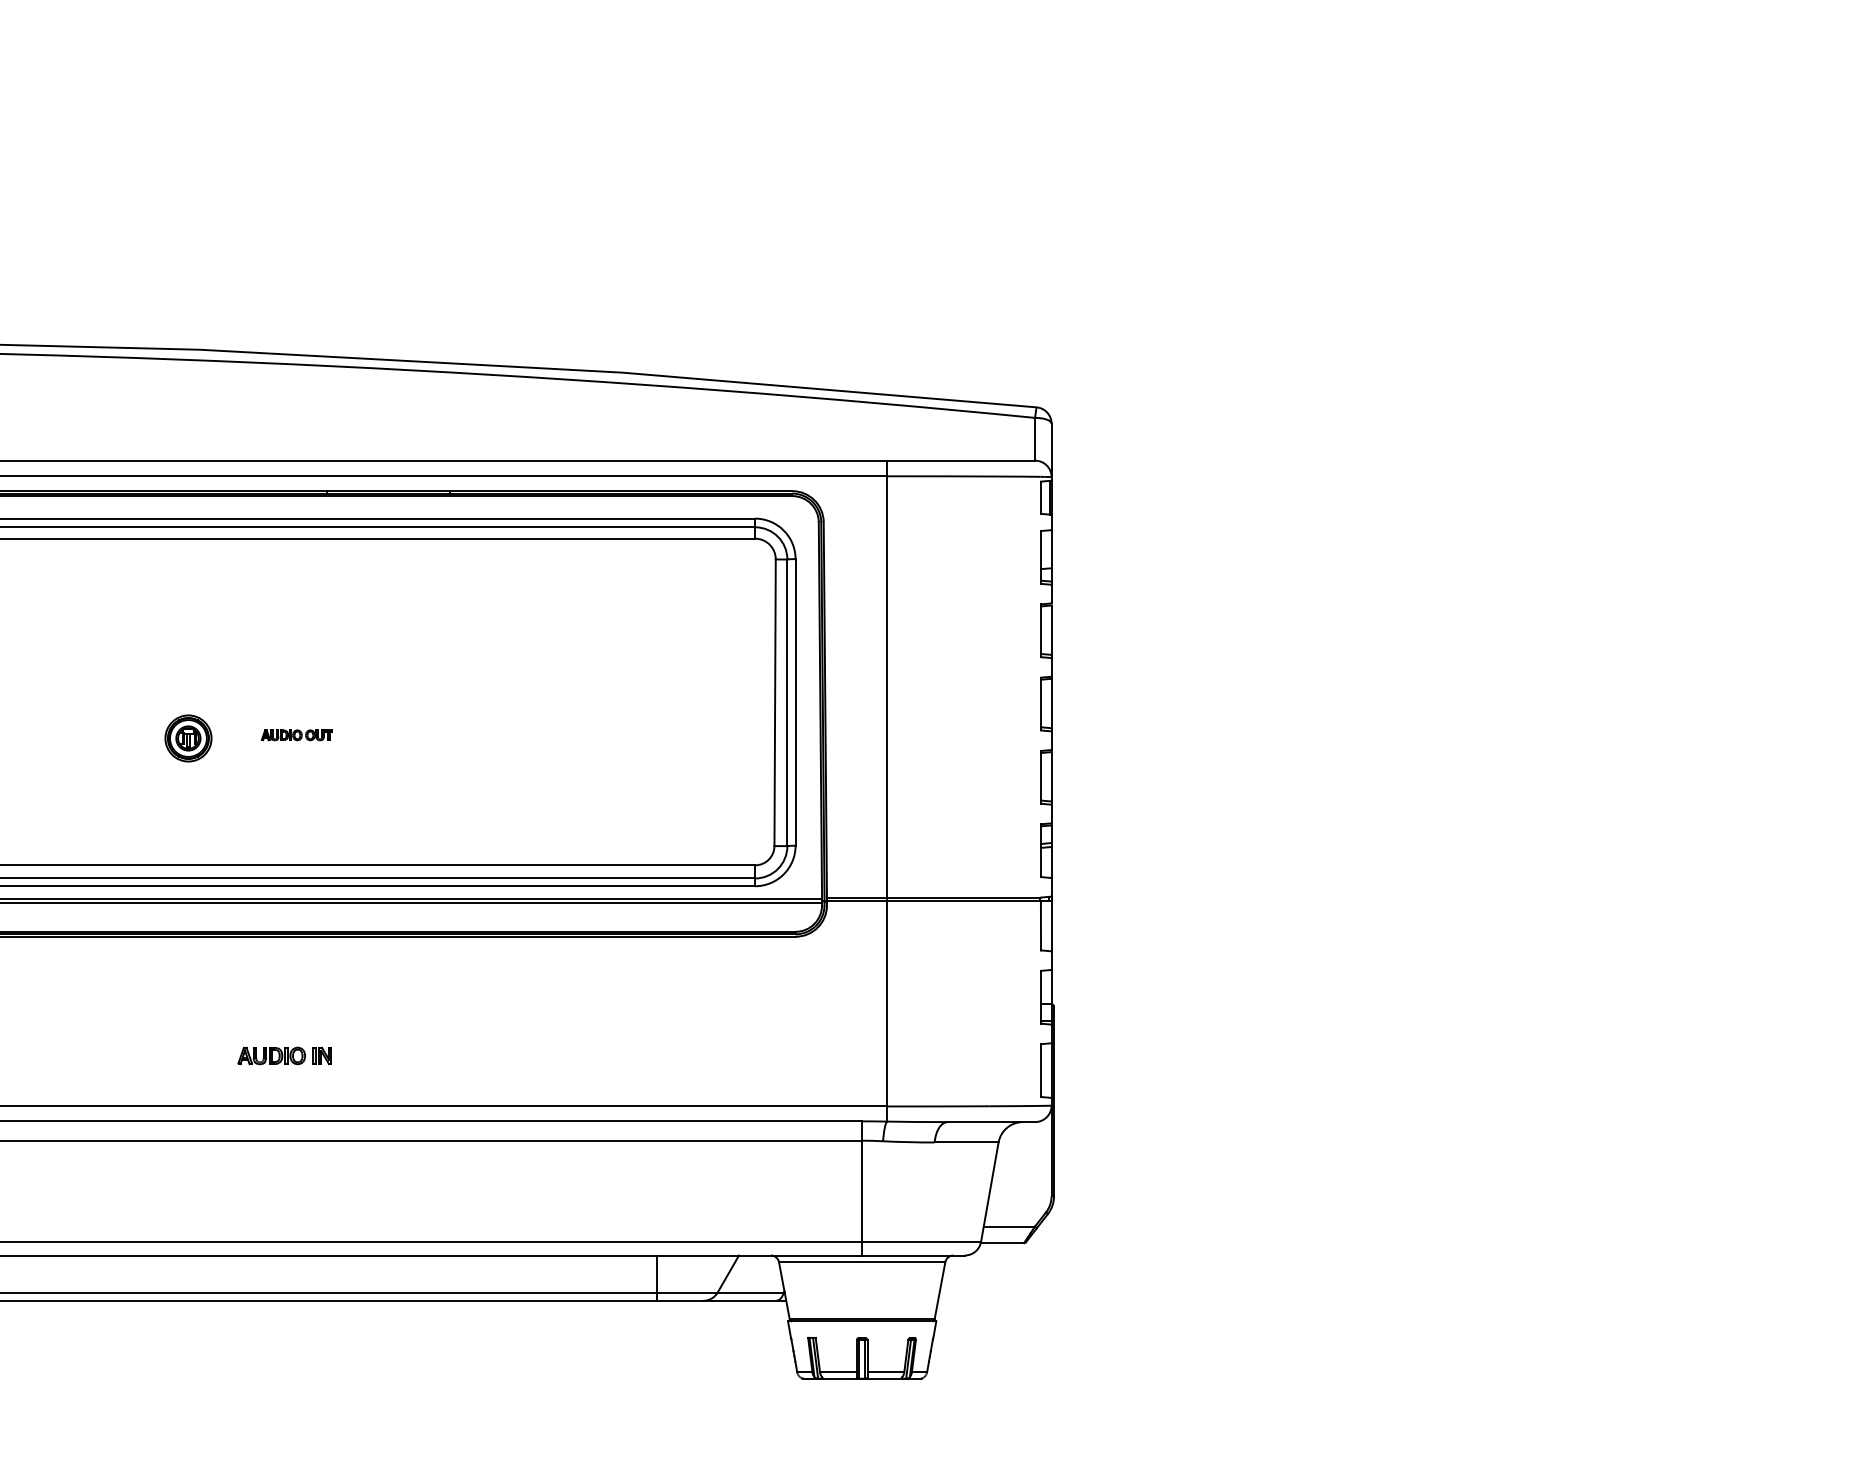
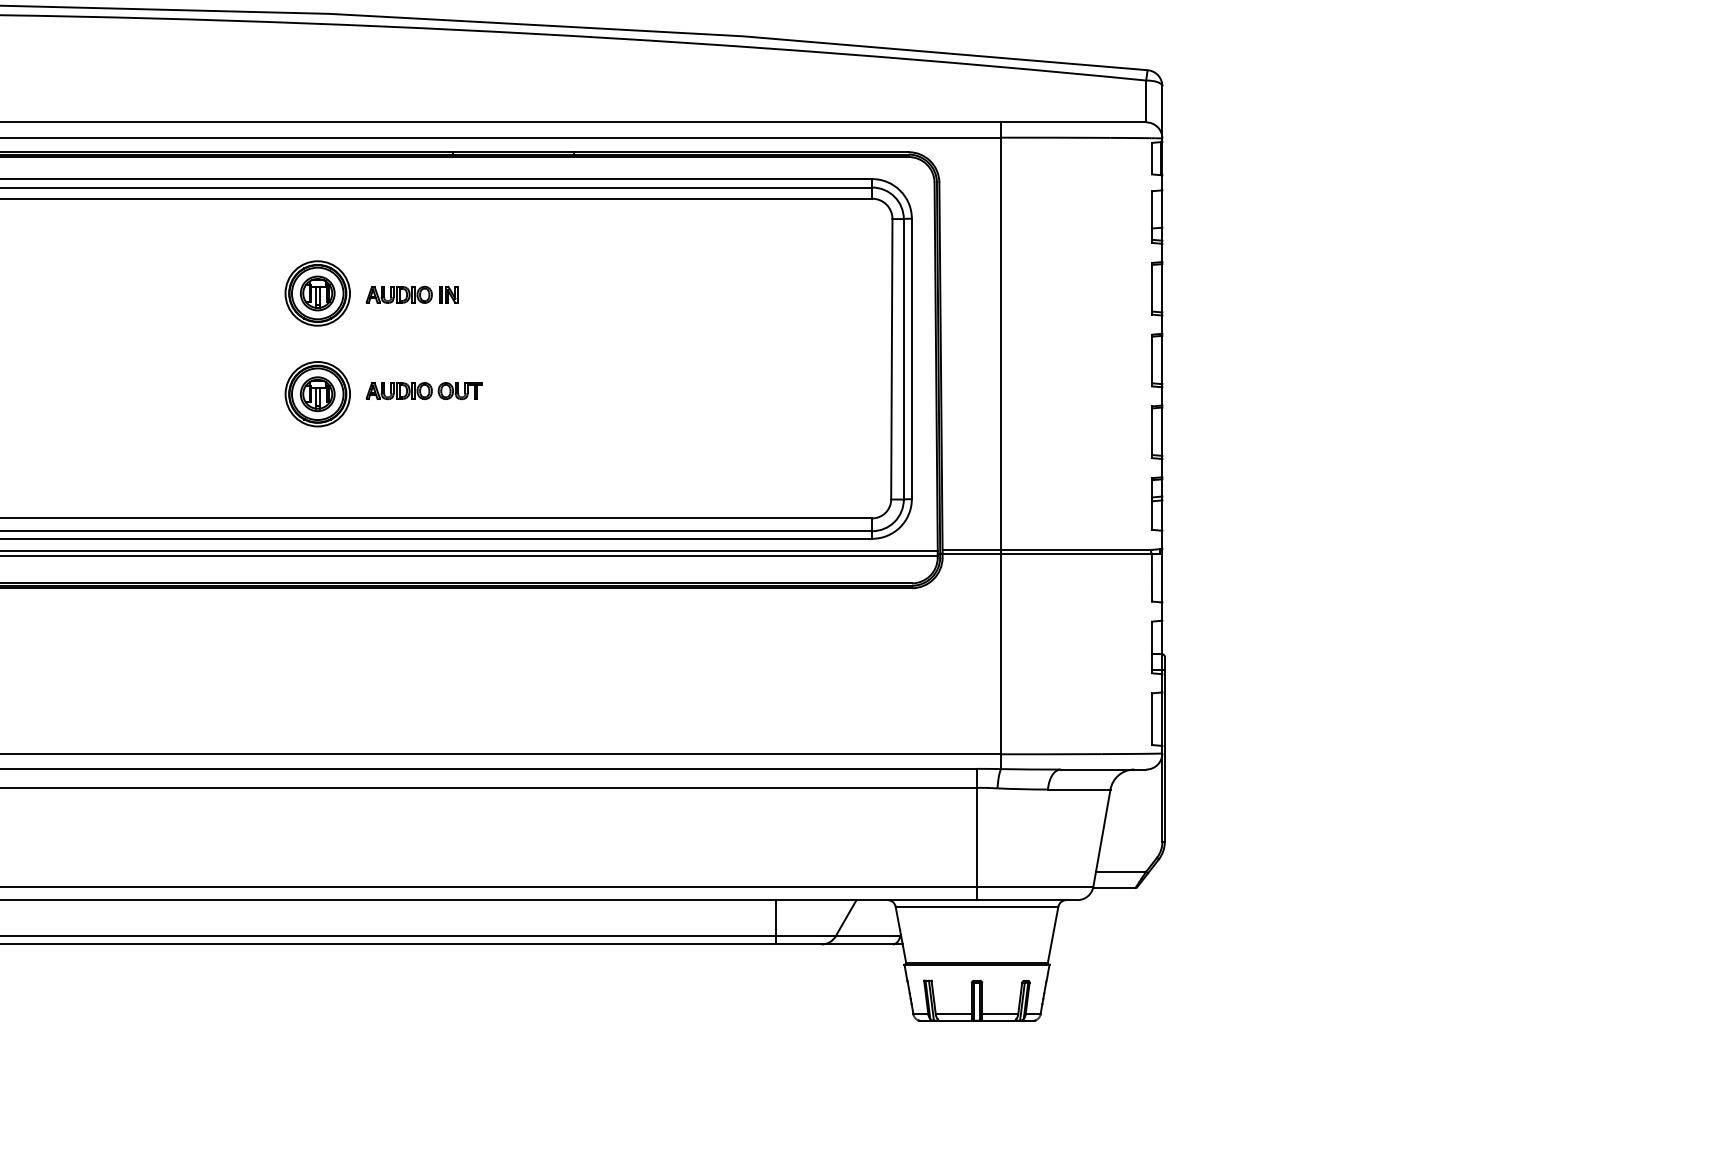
part: (188, 635) -> (317, 293), added
part: (296, 735) -> (423, 391), size x1.67
part: (188, 738) -> (317, 394), size x1.43
part: (284, 1055) -> (411, 294), moved

